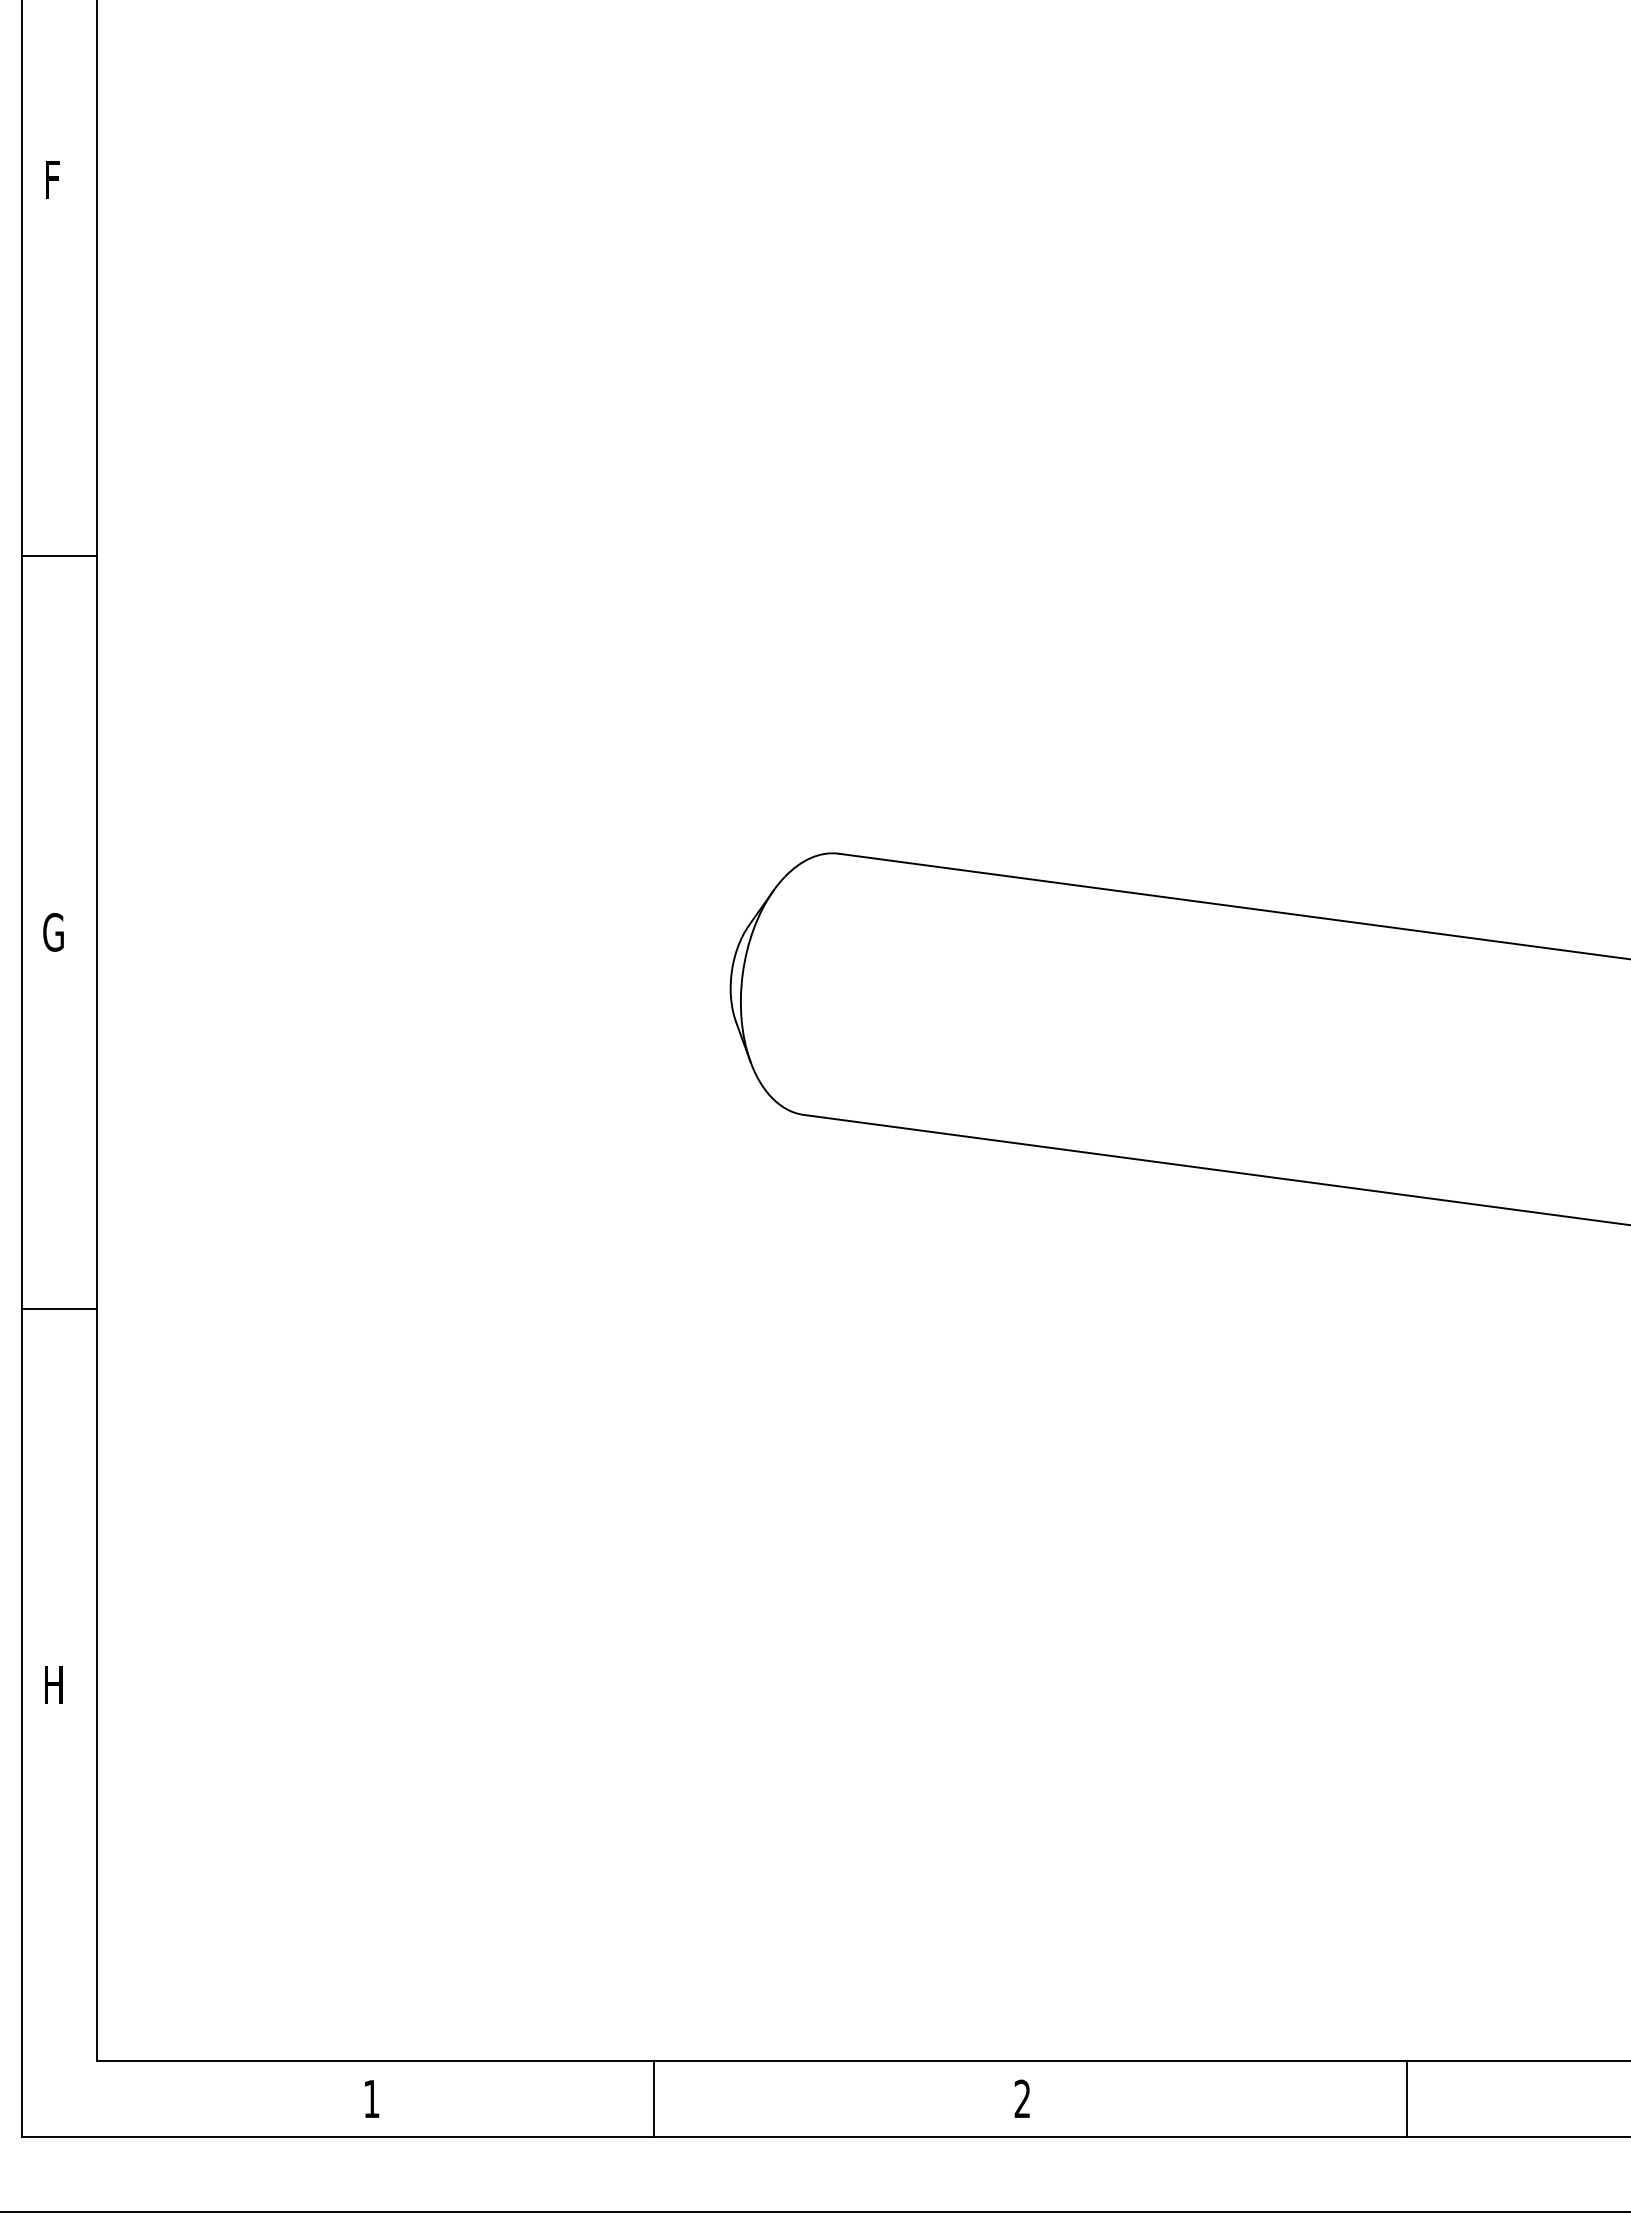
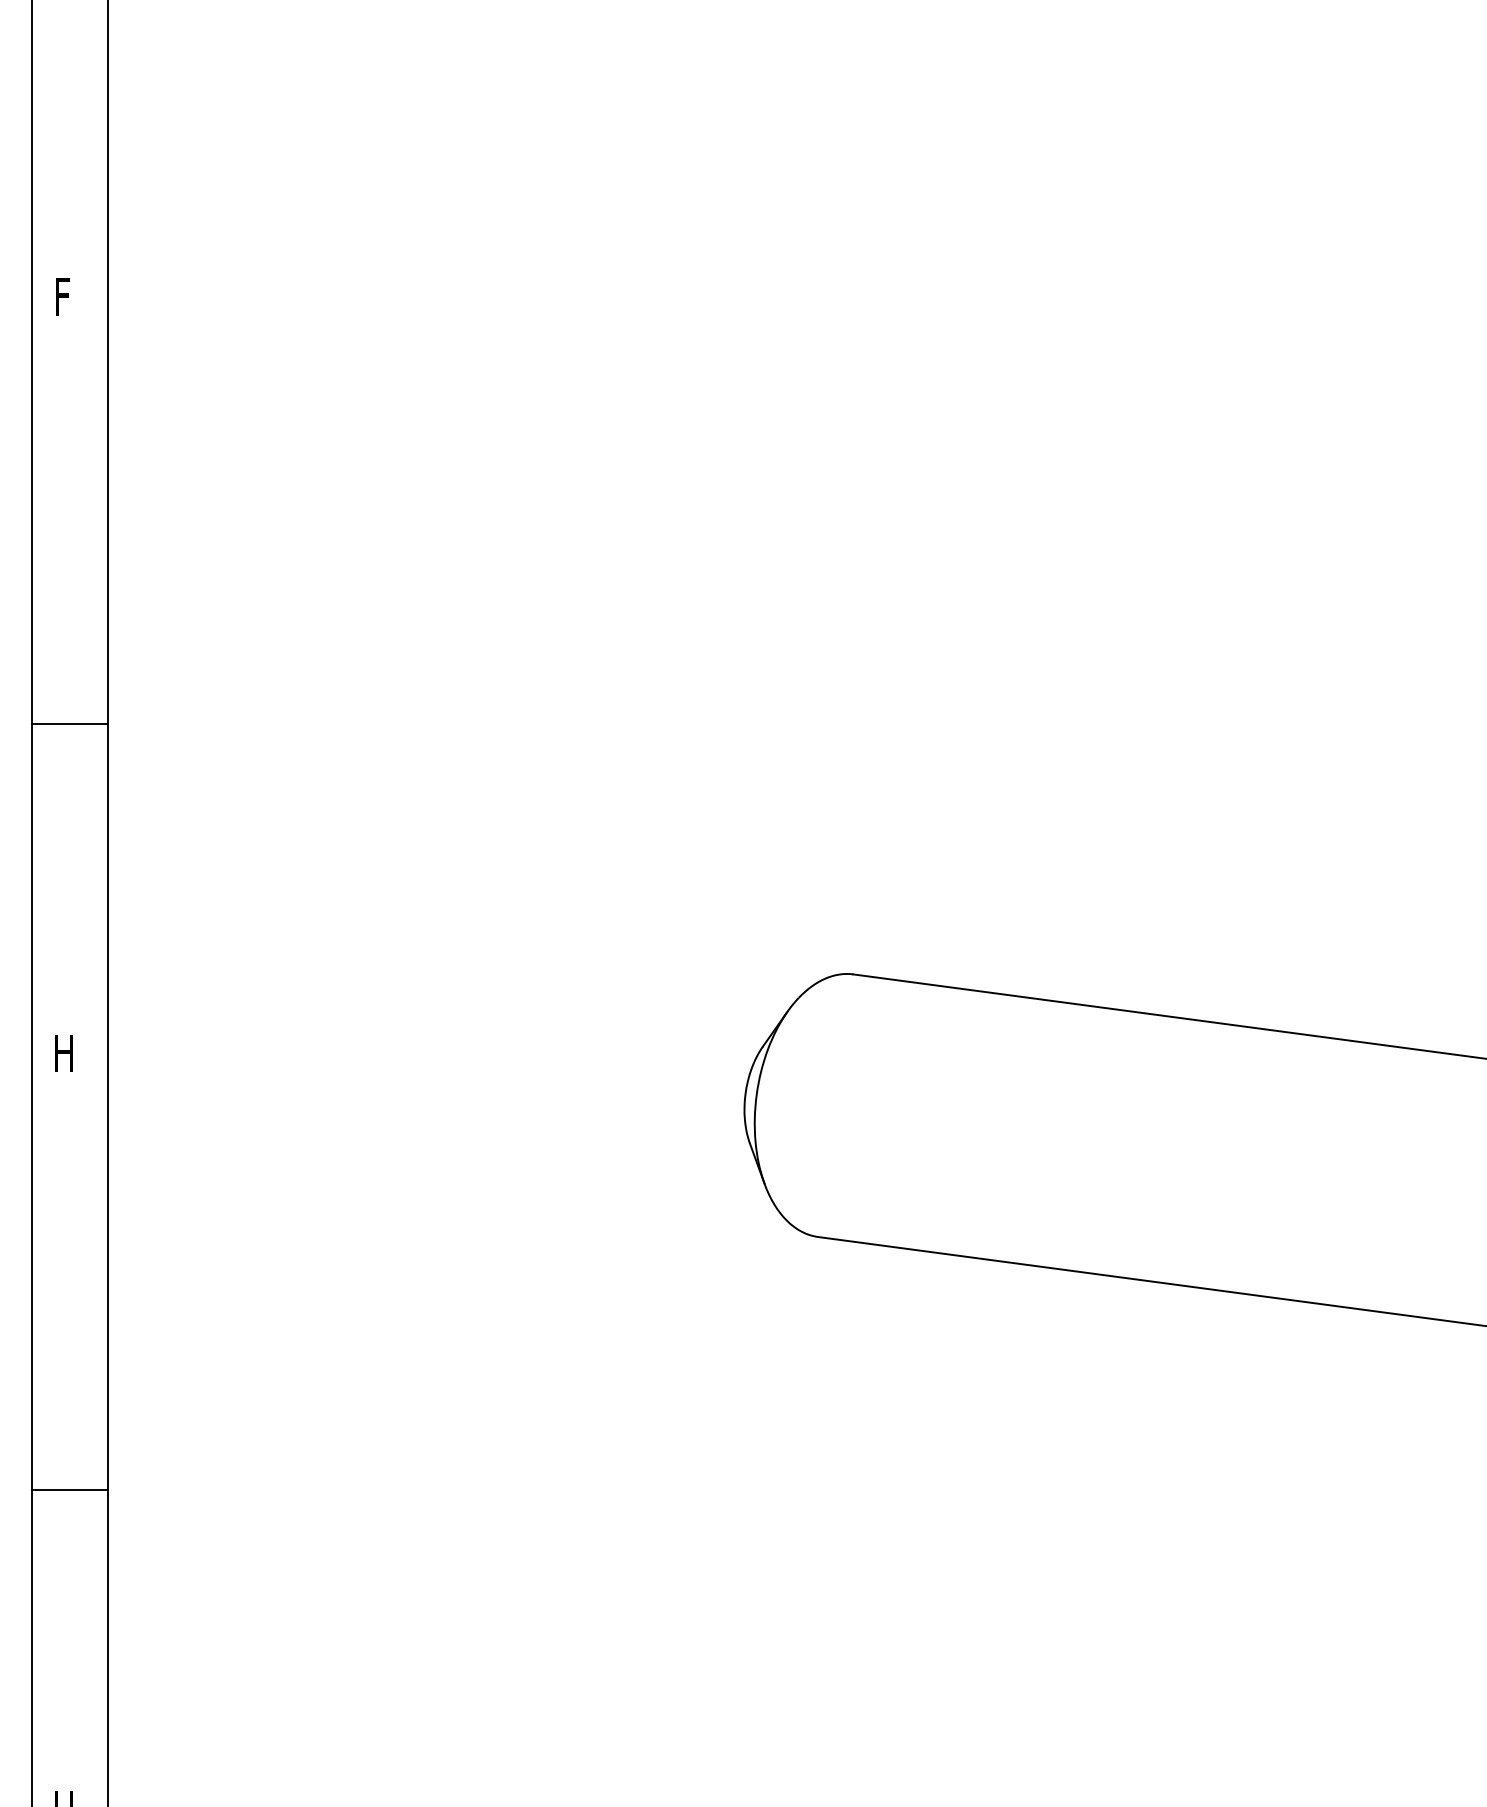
line: (59, 556) -> (69, 724), moved
text: (53, 932) -> (63, 1053), G -> H
line: (59, 1308) -> (69, 1489), moved

